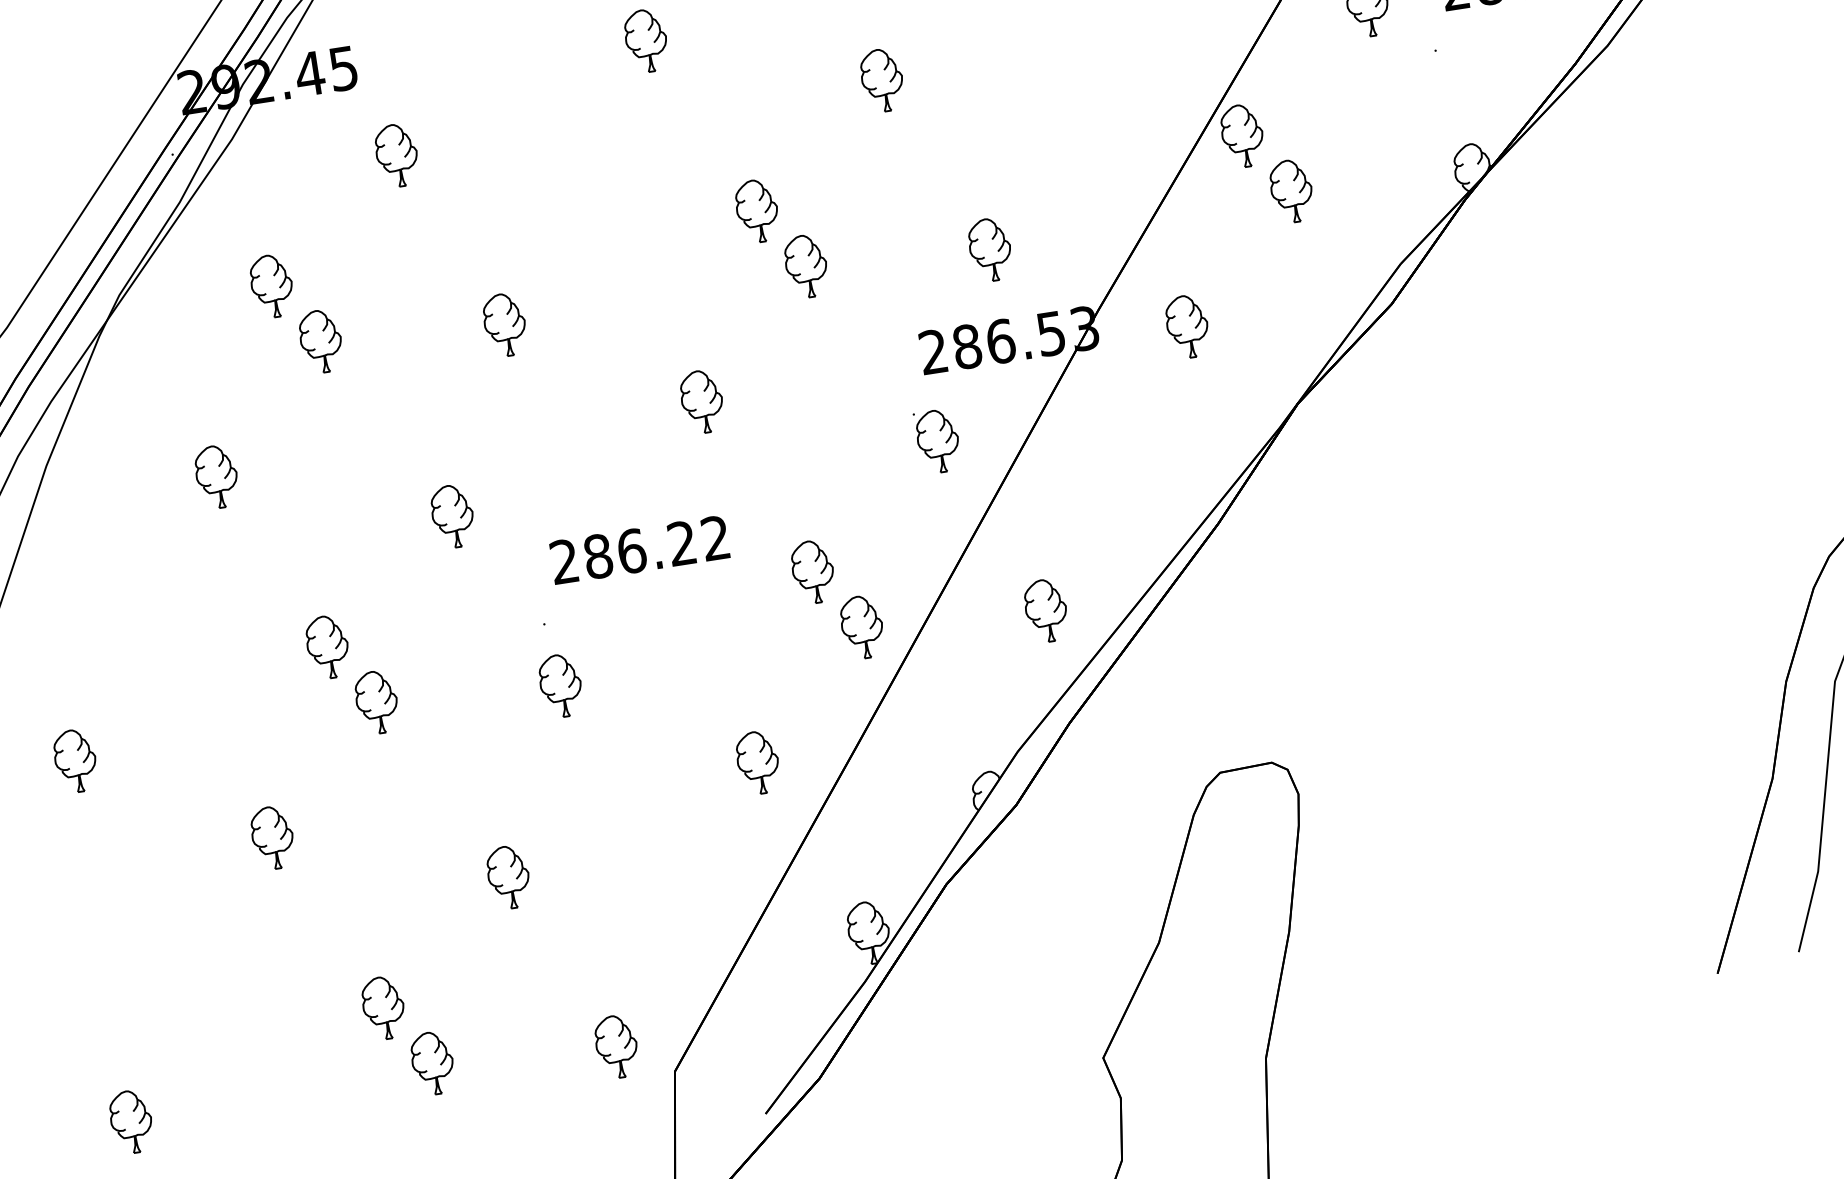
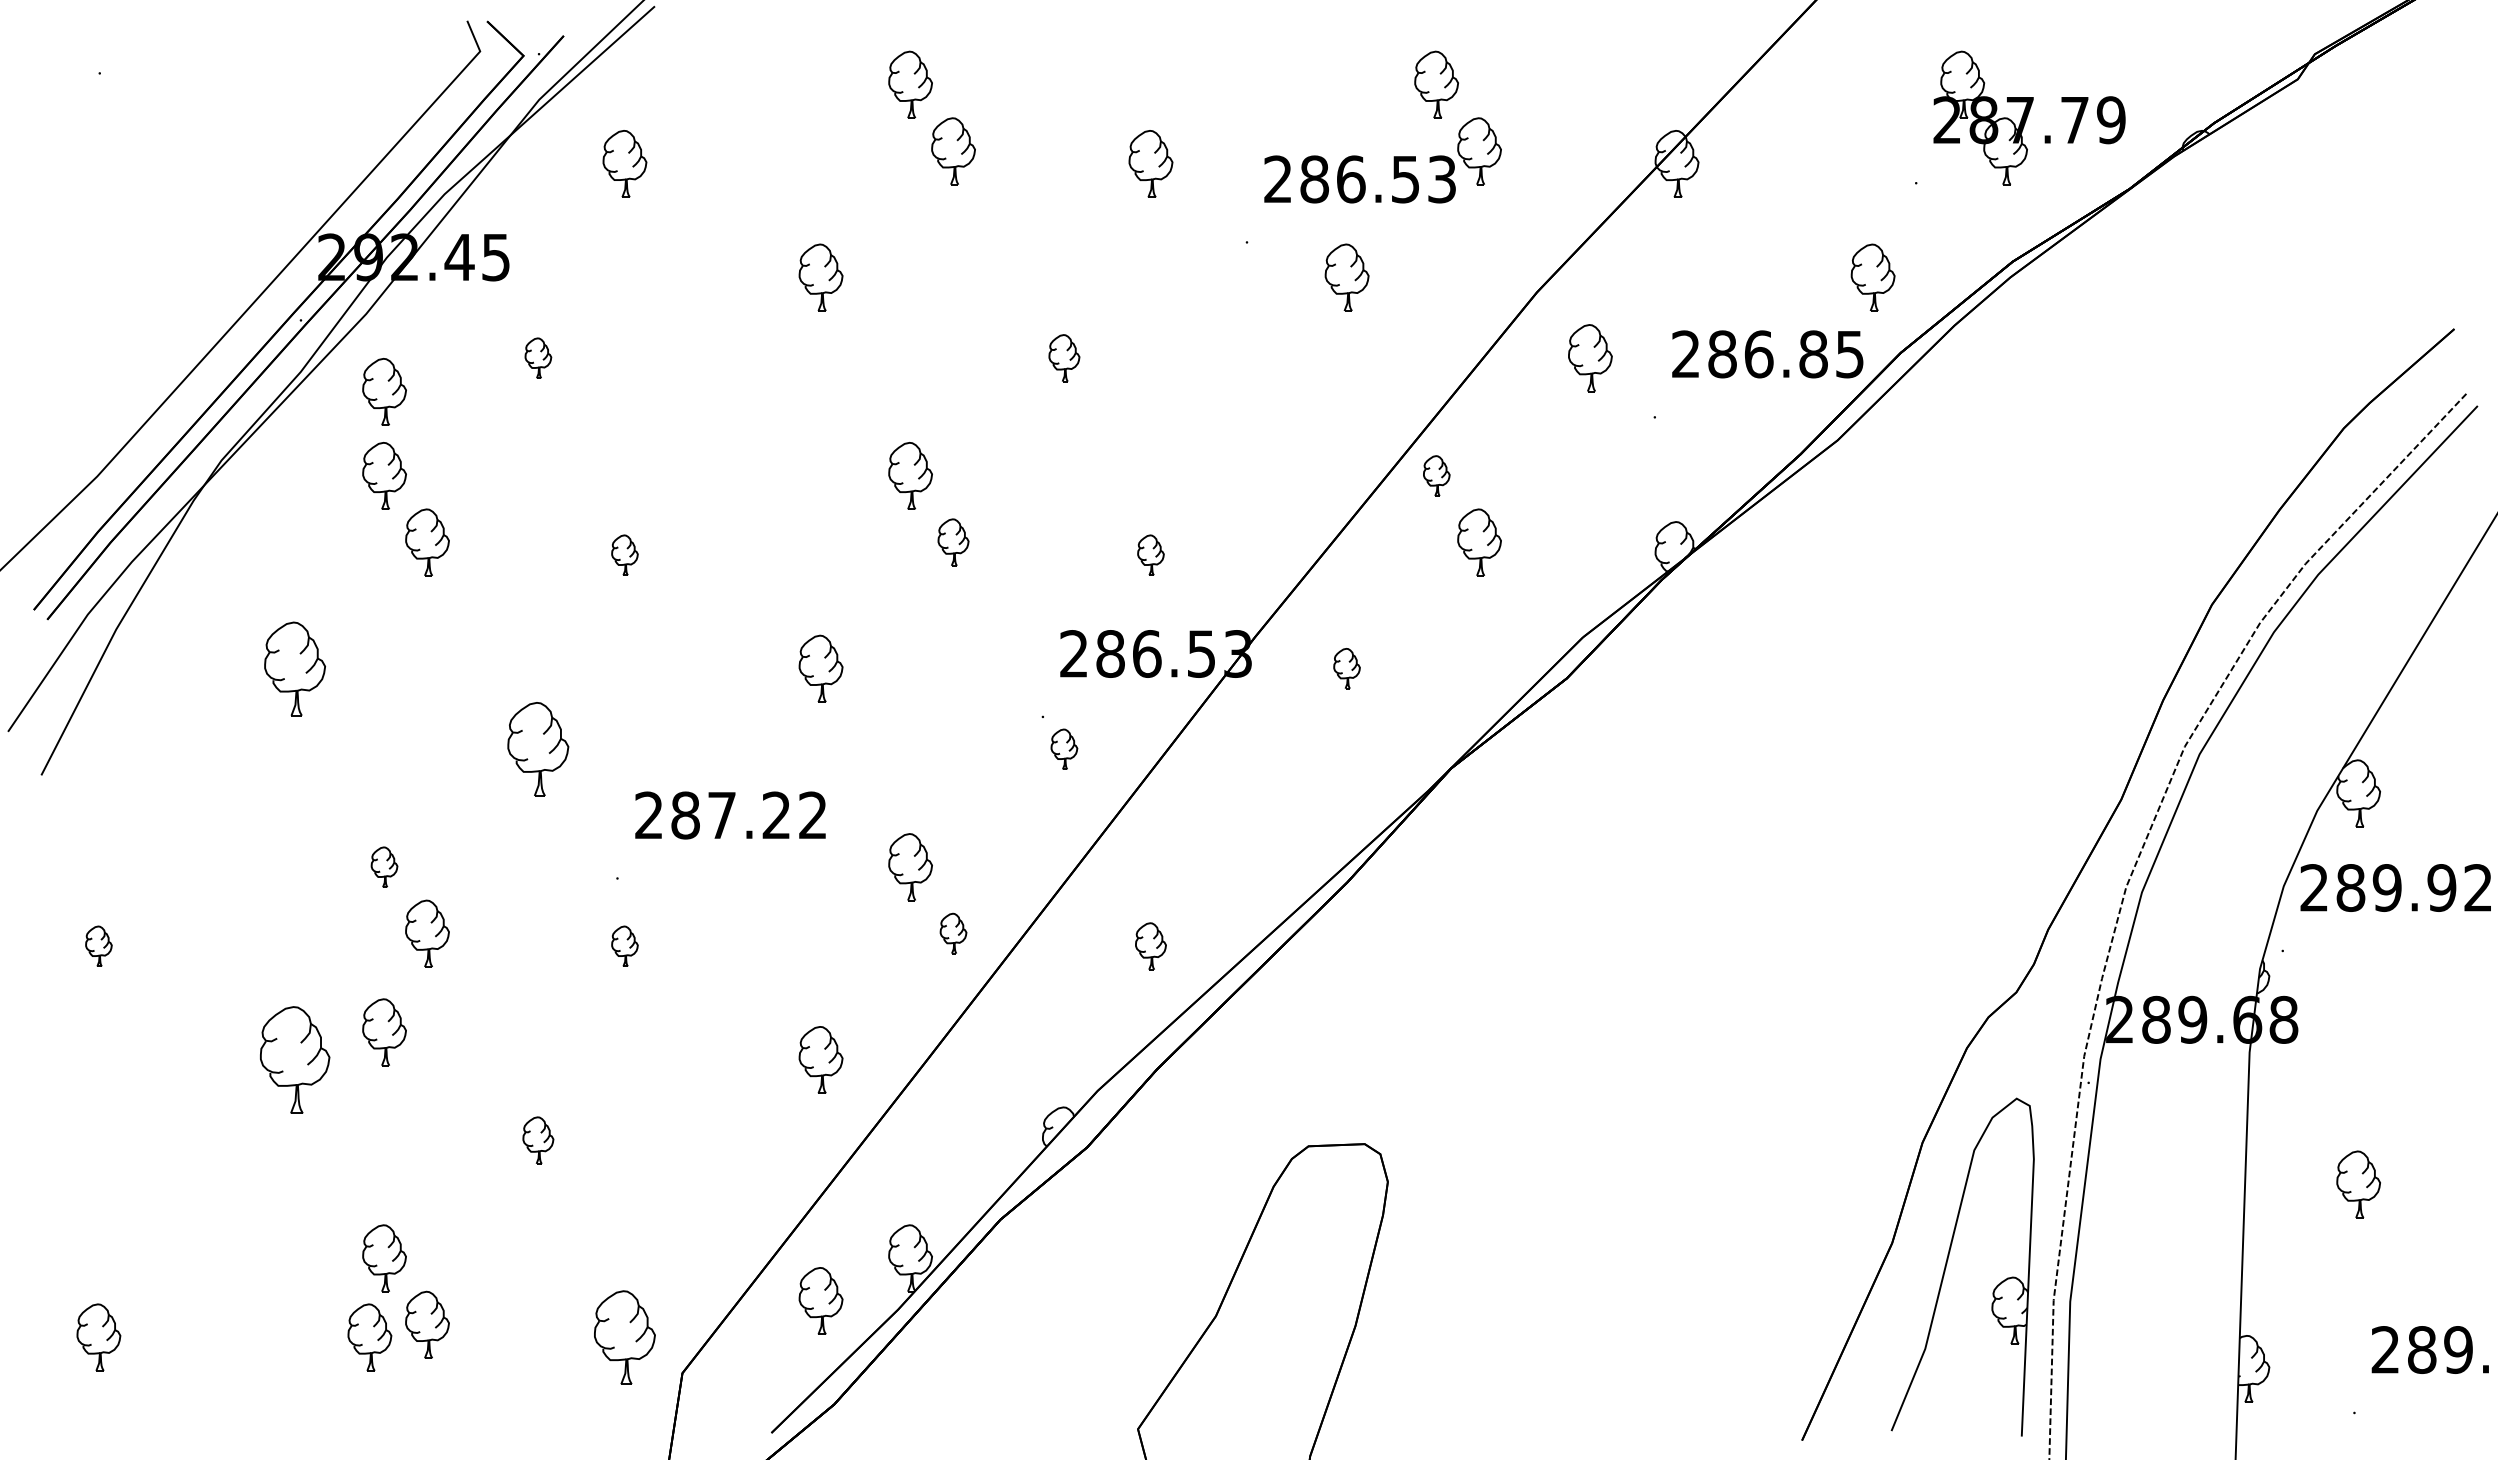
part: (882, 80) -> (1064, 358), size x0.7
part: (1242, 135) -> (1436, 475), size x0.6
part: (397, 155) -> (538, 358), size x0.6
part: (259, 208) -> (384, 391), added
part: (990, 250) -> (1150, 555), size x0.6
part: (806, 266) -> (953, 542), size x0.7
part: (504, 325) -> (624, 555), size x0.6
part: (1186, 326) -> (1346, 668), size x0.6
part: (938, 441) -> (1064, 749), size x0.6
part: (216, 476) -> (294, 668), size x1.4
part: (453, 516) -> (538, 749), size x1.4
text: (632, 551) -> (722, 815), 286.22 -> 287.22
part: (1045, 610) -> (1150, 946), size x0.7
part: (862, 627) -> (953, 933), size x0.6
part: (327, 647) -> (384, 867), size x0.6
part: (560, 686) -> (624, 946), size x0.6
part: (75, 761) -> (98, 946), size x0.6
part: (351, 799) -> (384, 1032), added
part: (272, 837) -> (294, 1059), size x1.6
part: (508, 877) -> (538, 1140), size x0.7
part: (791, 984) -> (820, 1300), added
part: (616, 1046) -> (624, 1337), size x1.4
part: (381, 1083) -> (369, 1337), added

